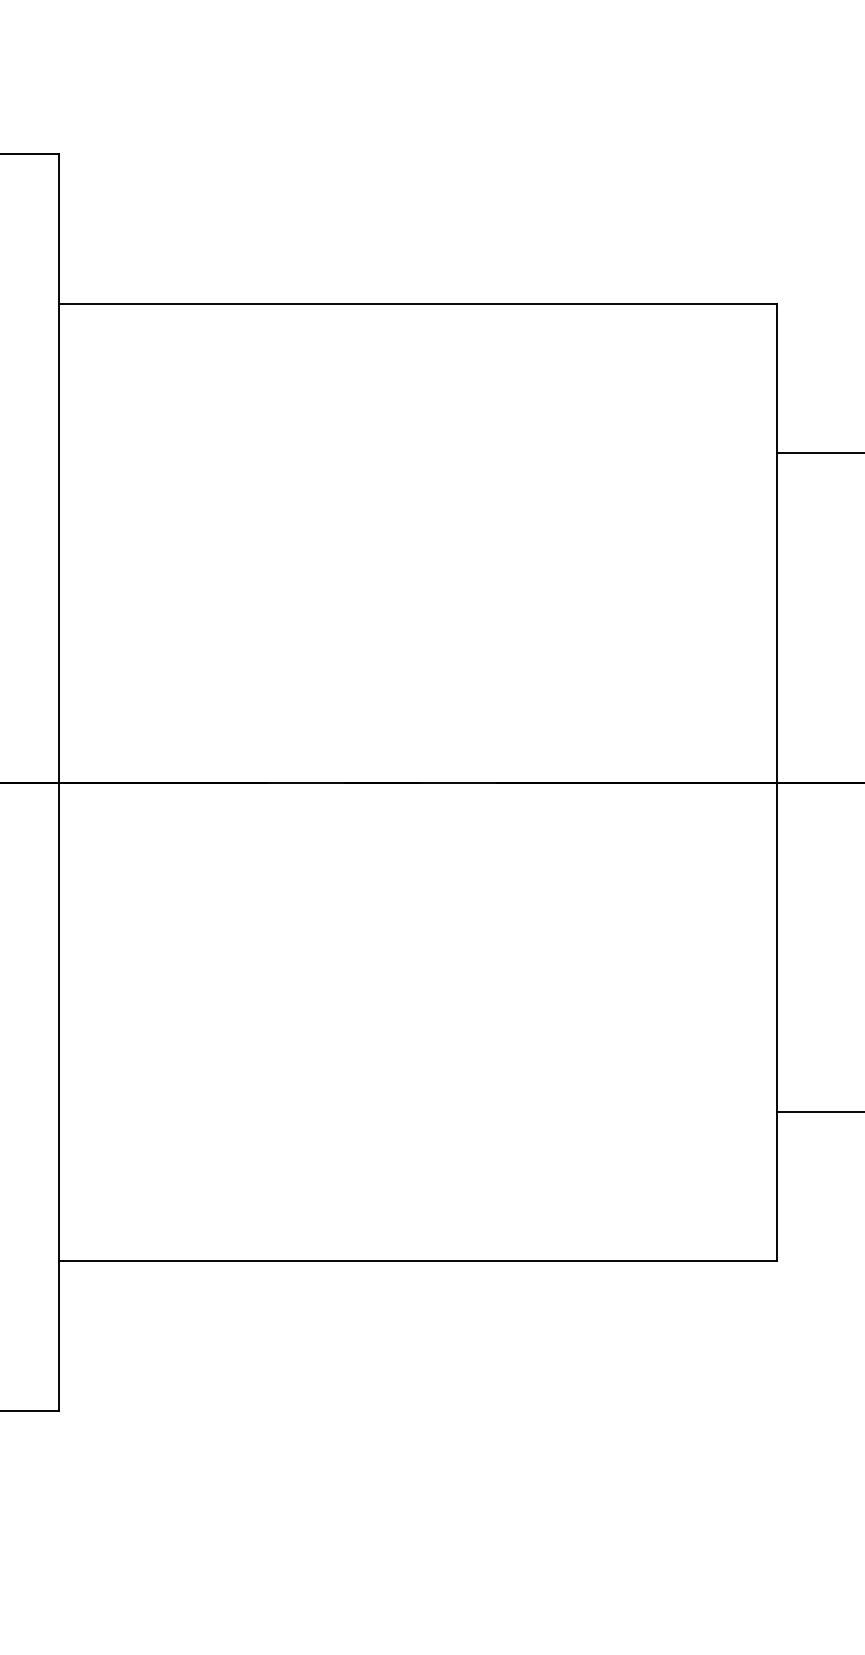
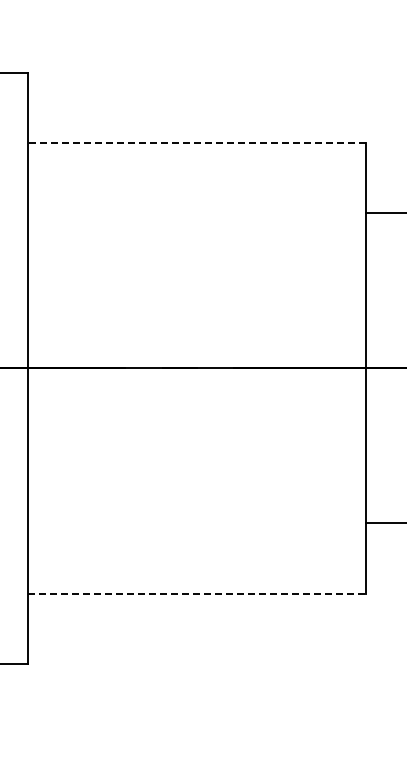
line: (417, 302) -> (196, 142), solid -> dashed
line: (419, 1260) -> (197, 593), solid -> dashed

